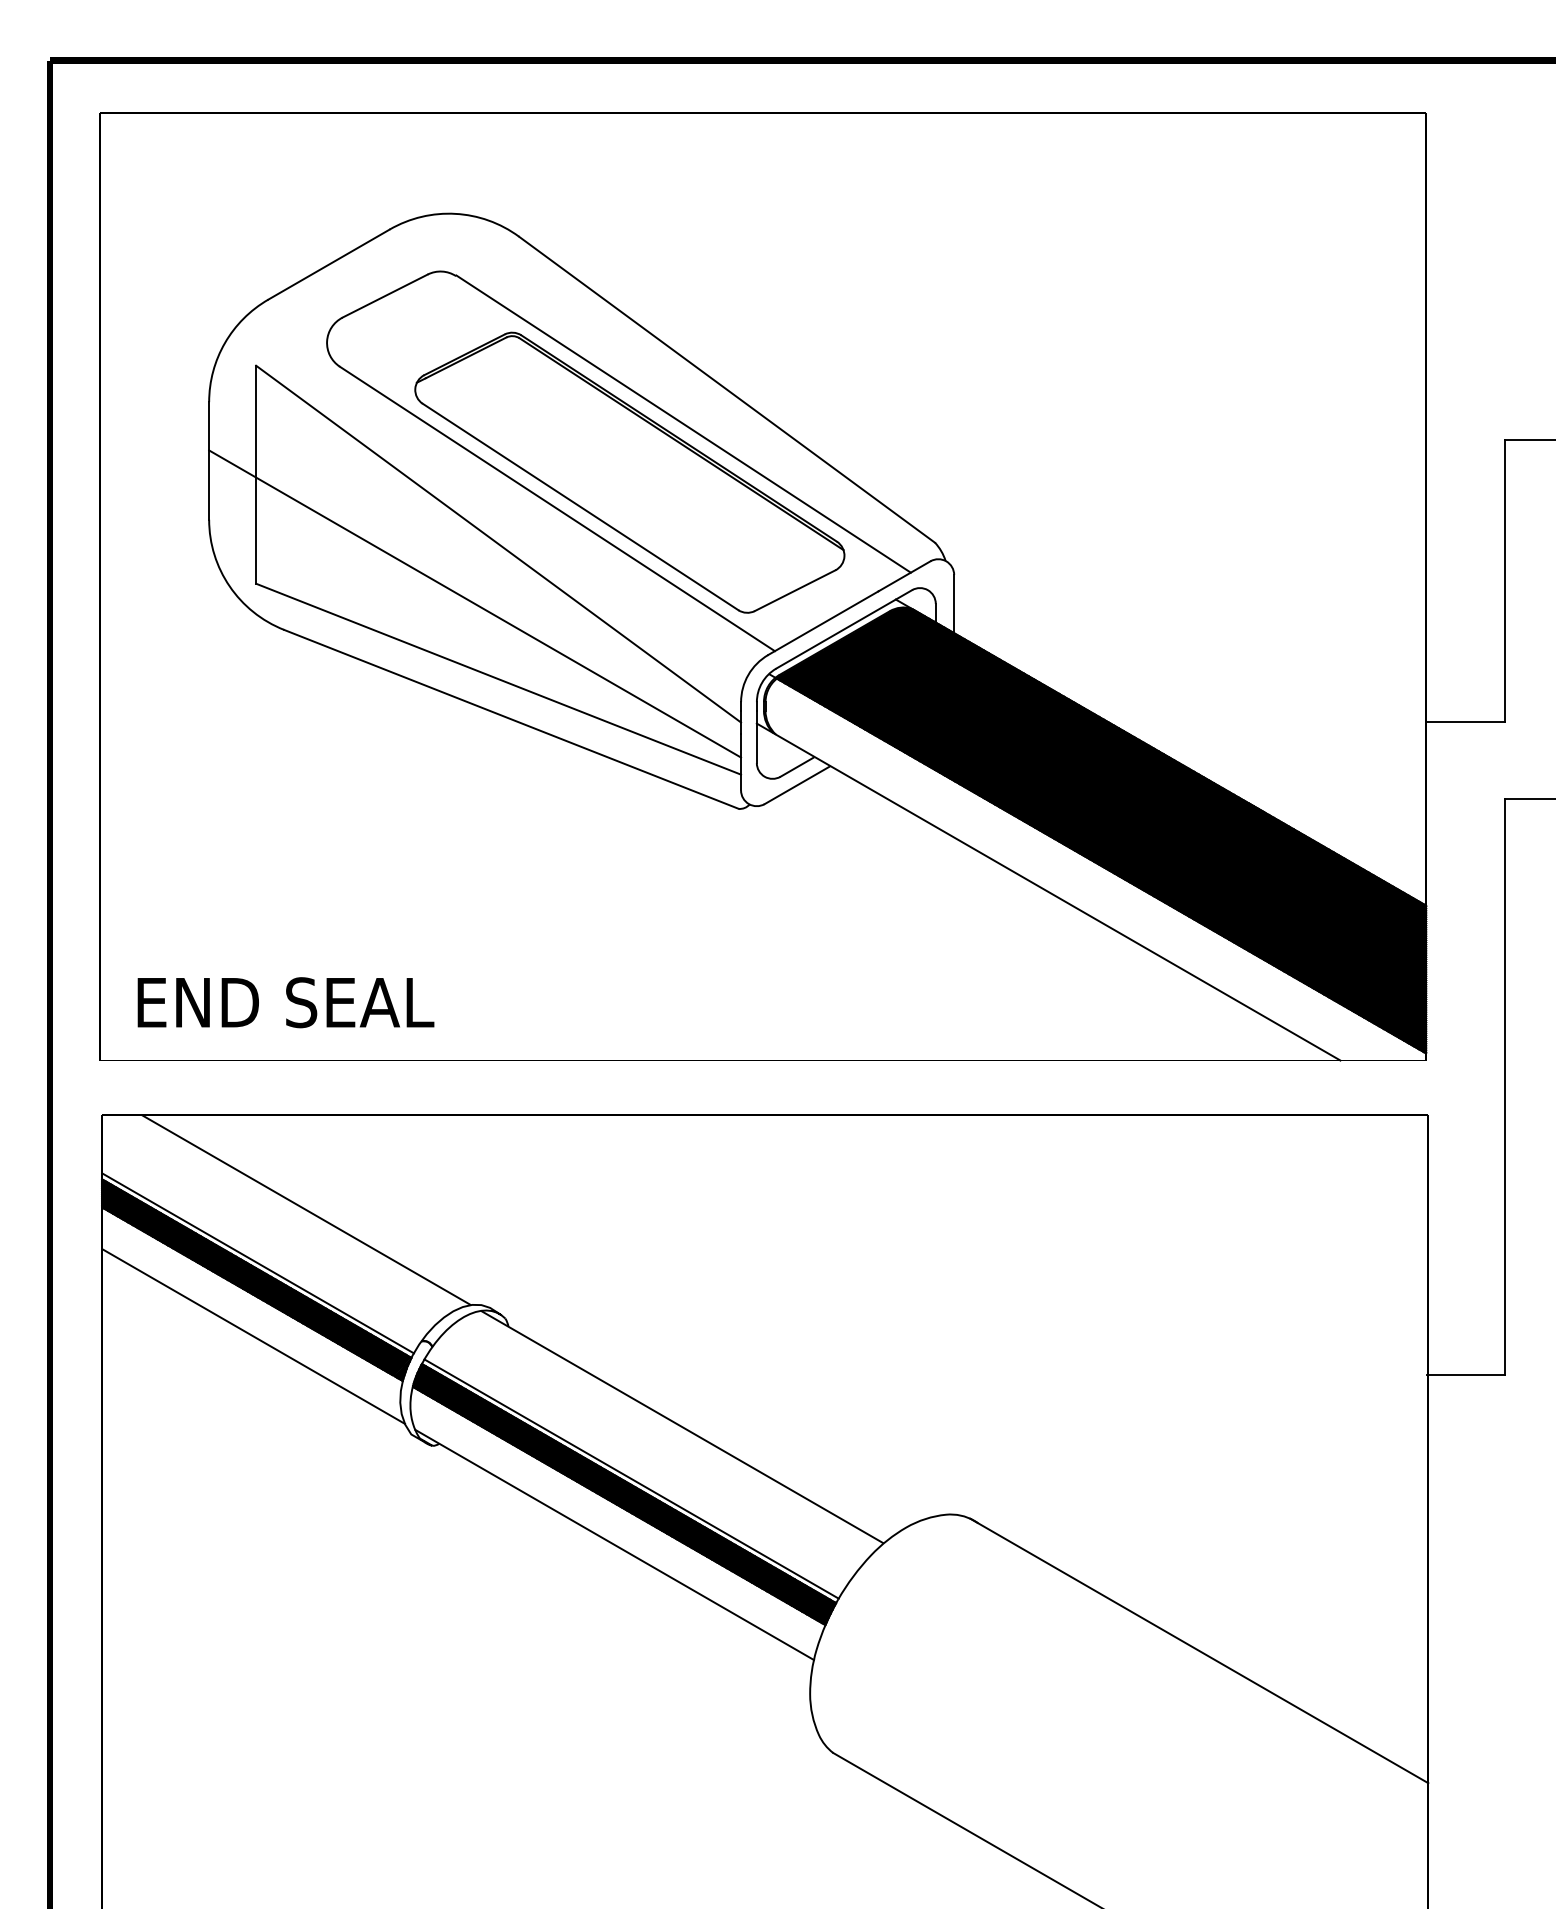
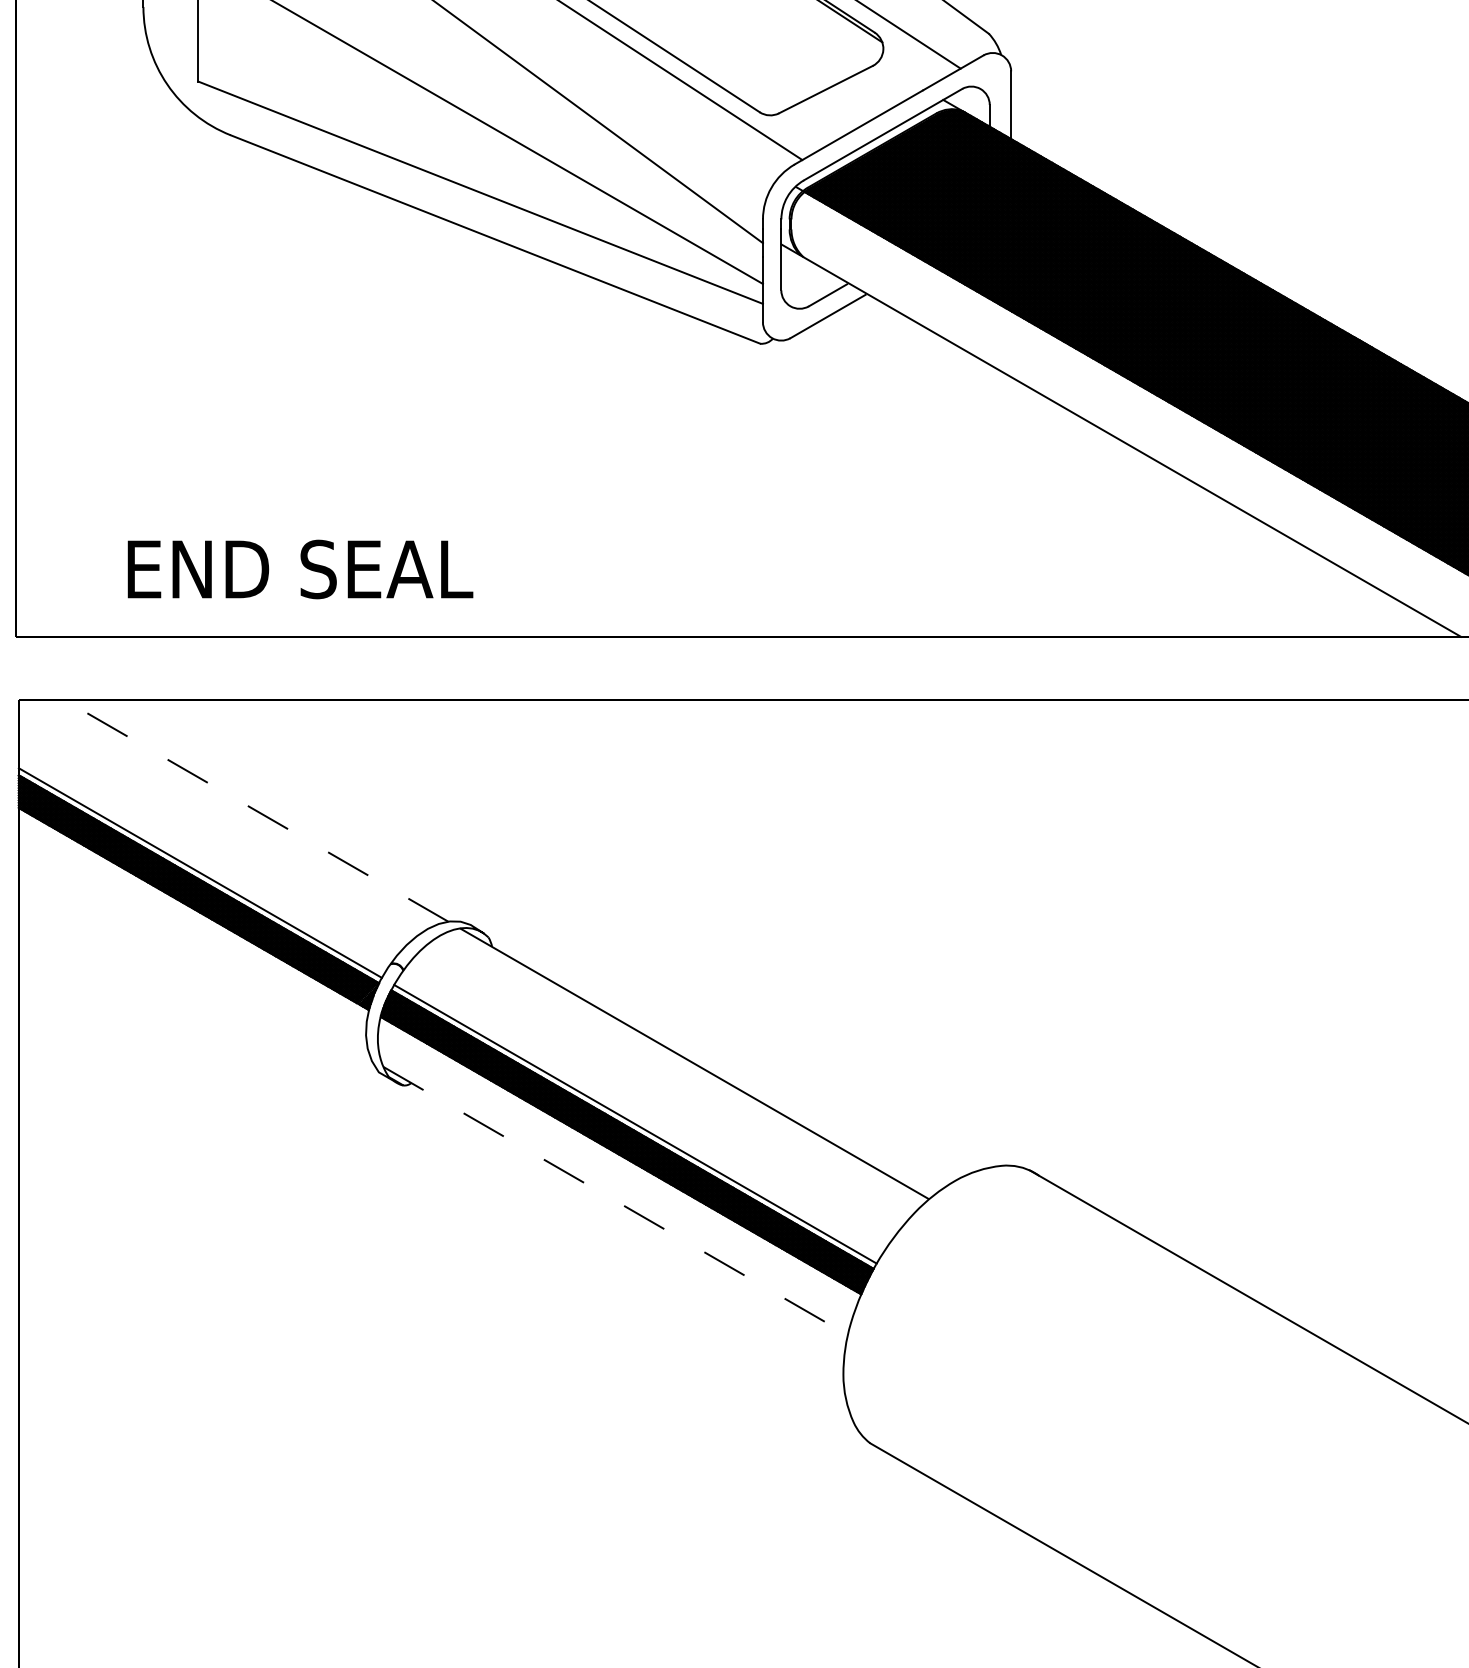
text: (285, 1002) -> (299, 569), moved
line: (305, 1209) -> (255, 810), solid -> dashed
line: (253, 1336) -> (195, 958), removed
line: (615, 1545) -> (616, 1201), solid -> dashed

